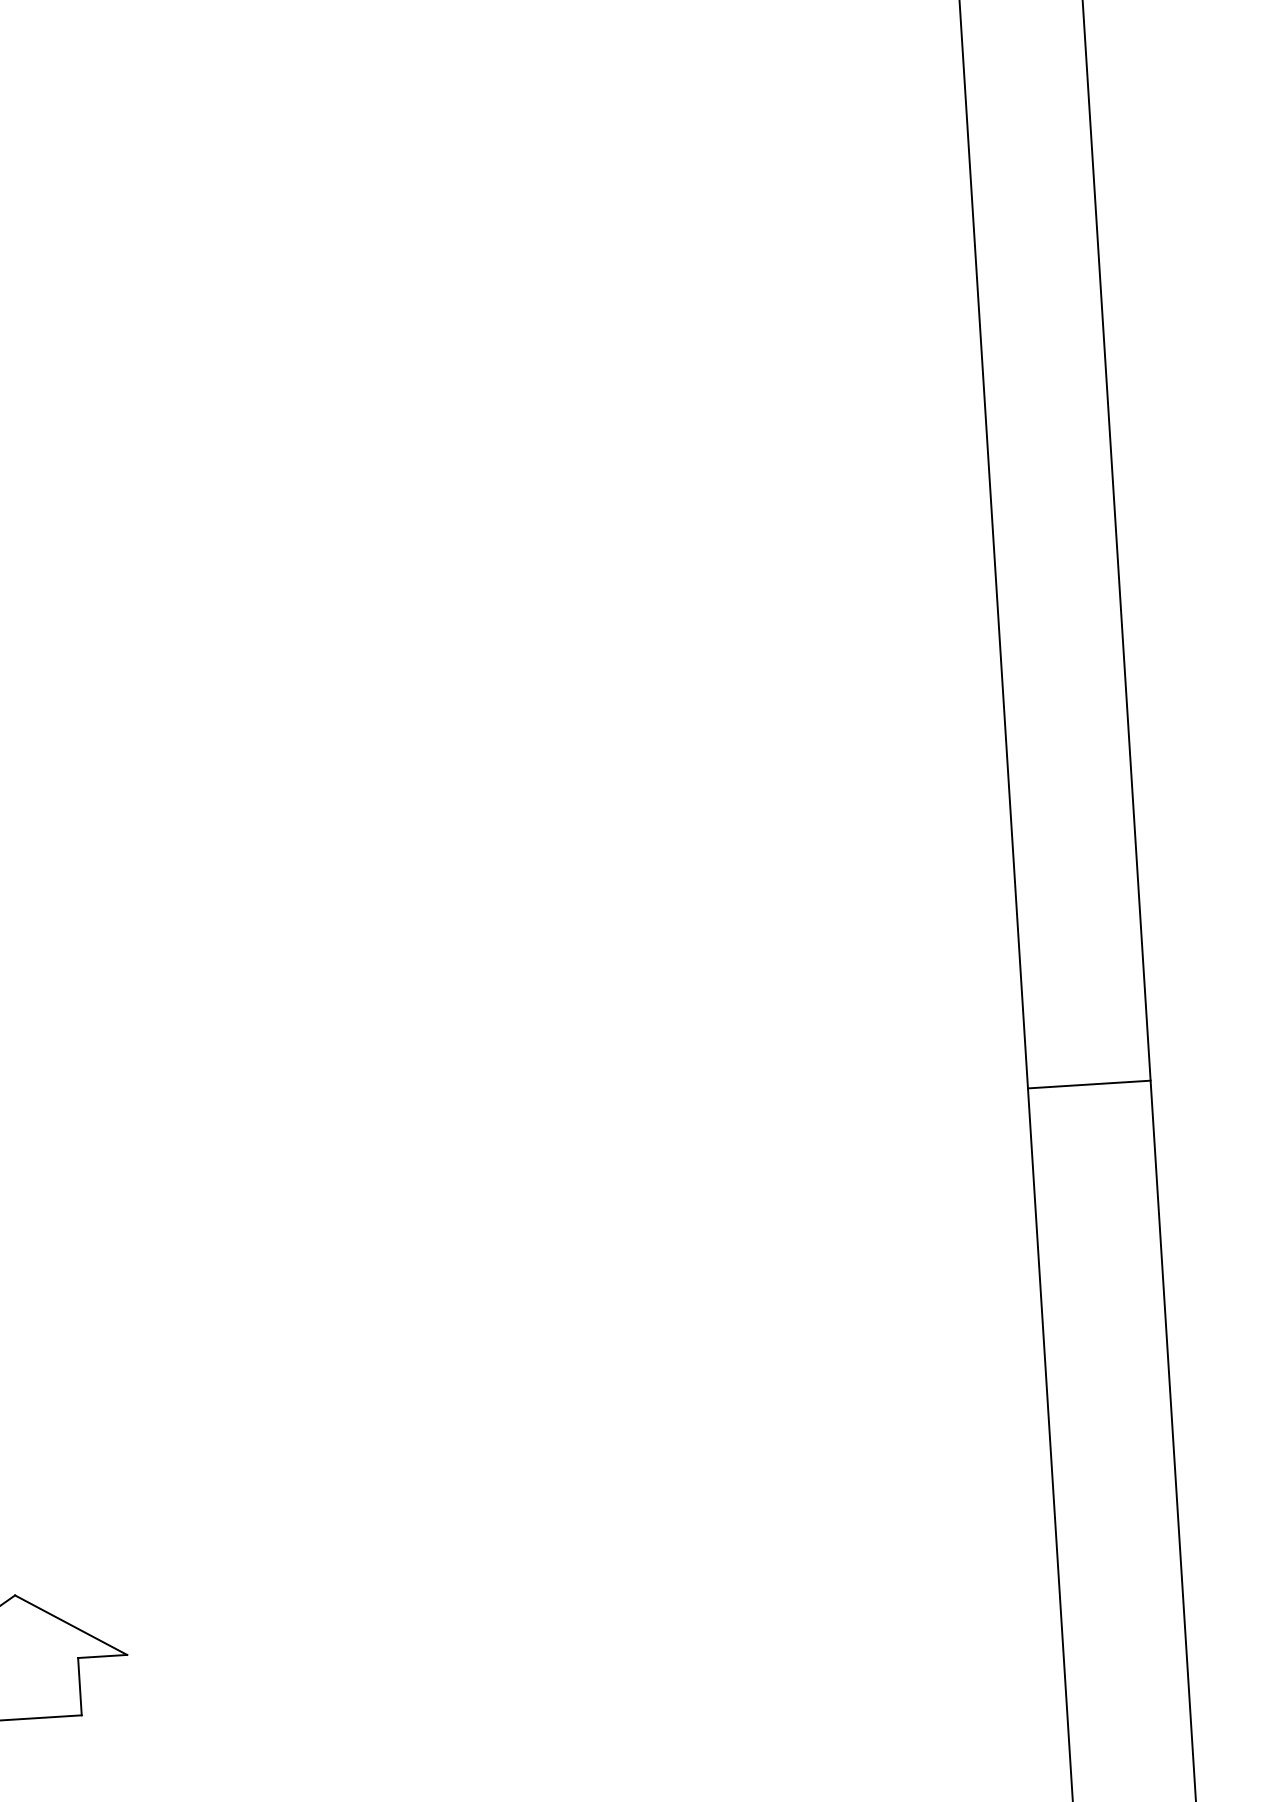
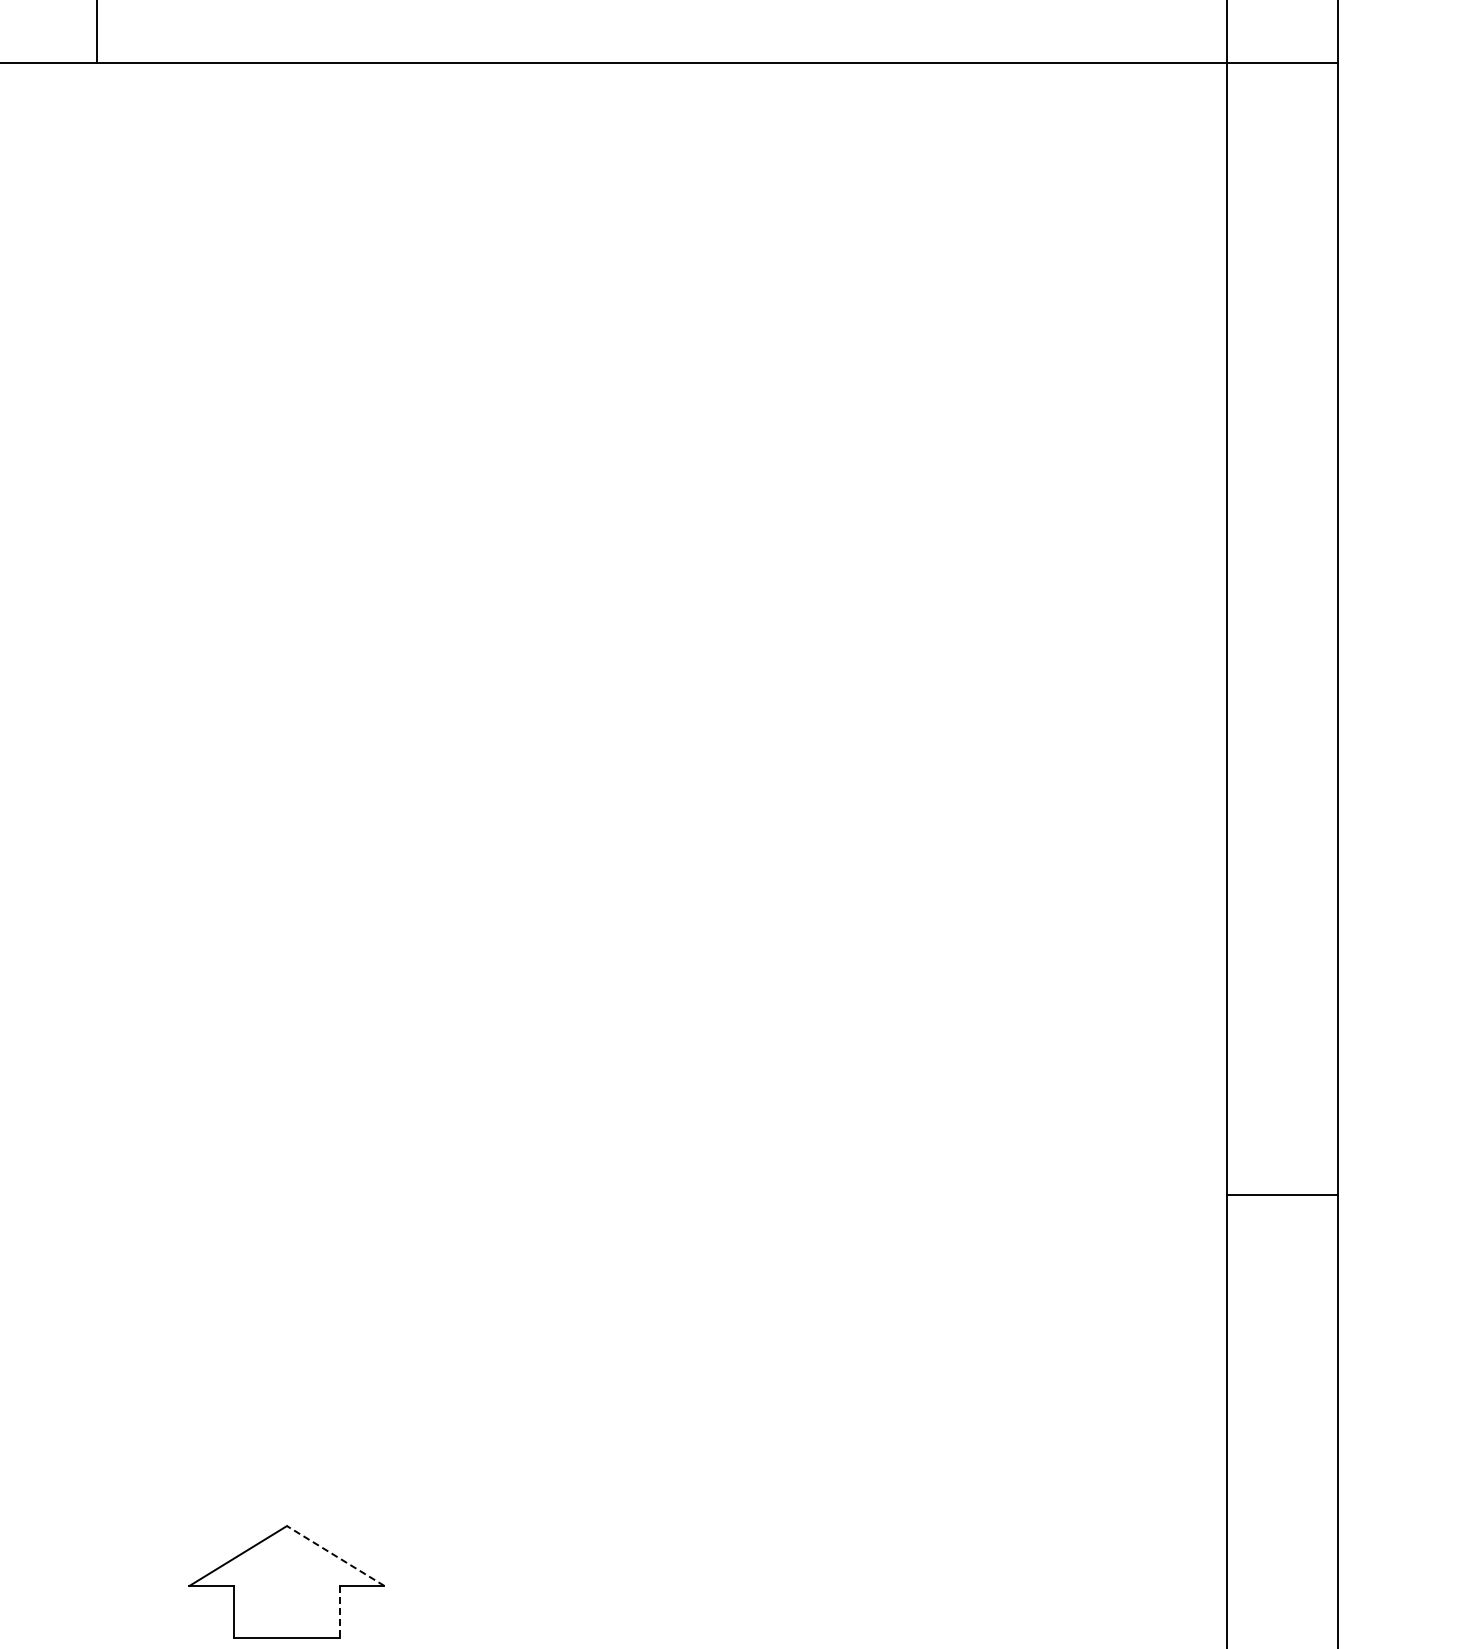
line: (1089, 1084) -> (1282, 1195), moved
line: (70, 1624) -> (335, 1555), solid -> dashed
line: (80, 1686) -> (340, 1611), solid -> dashed

